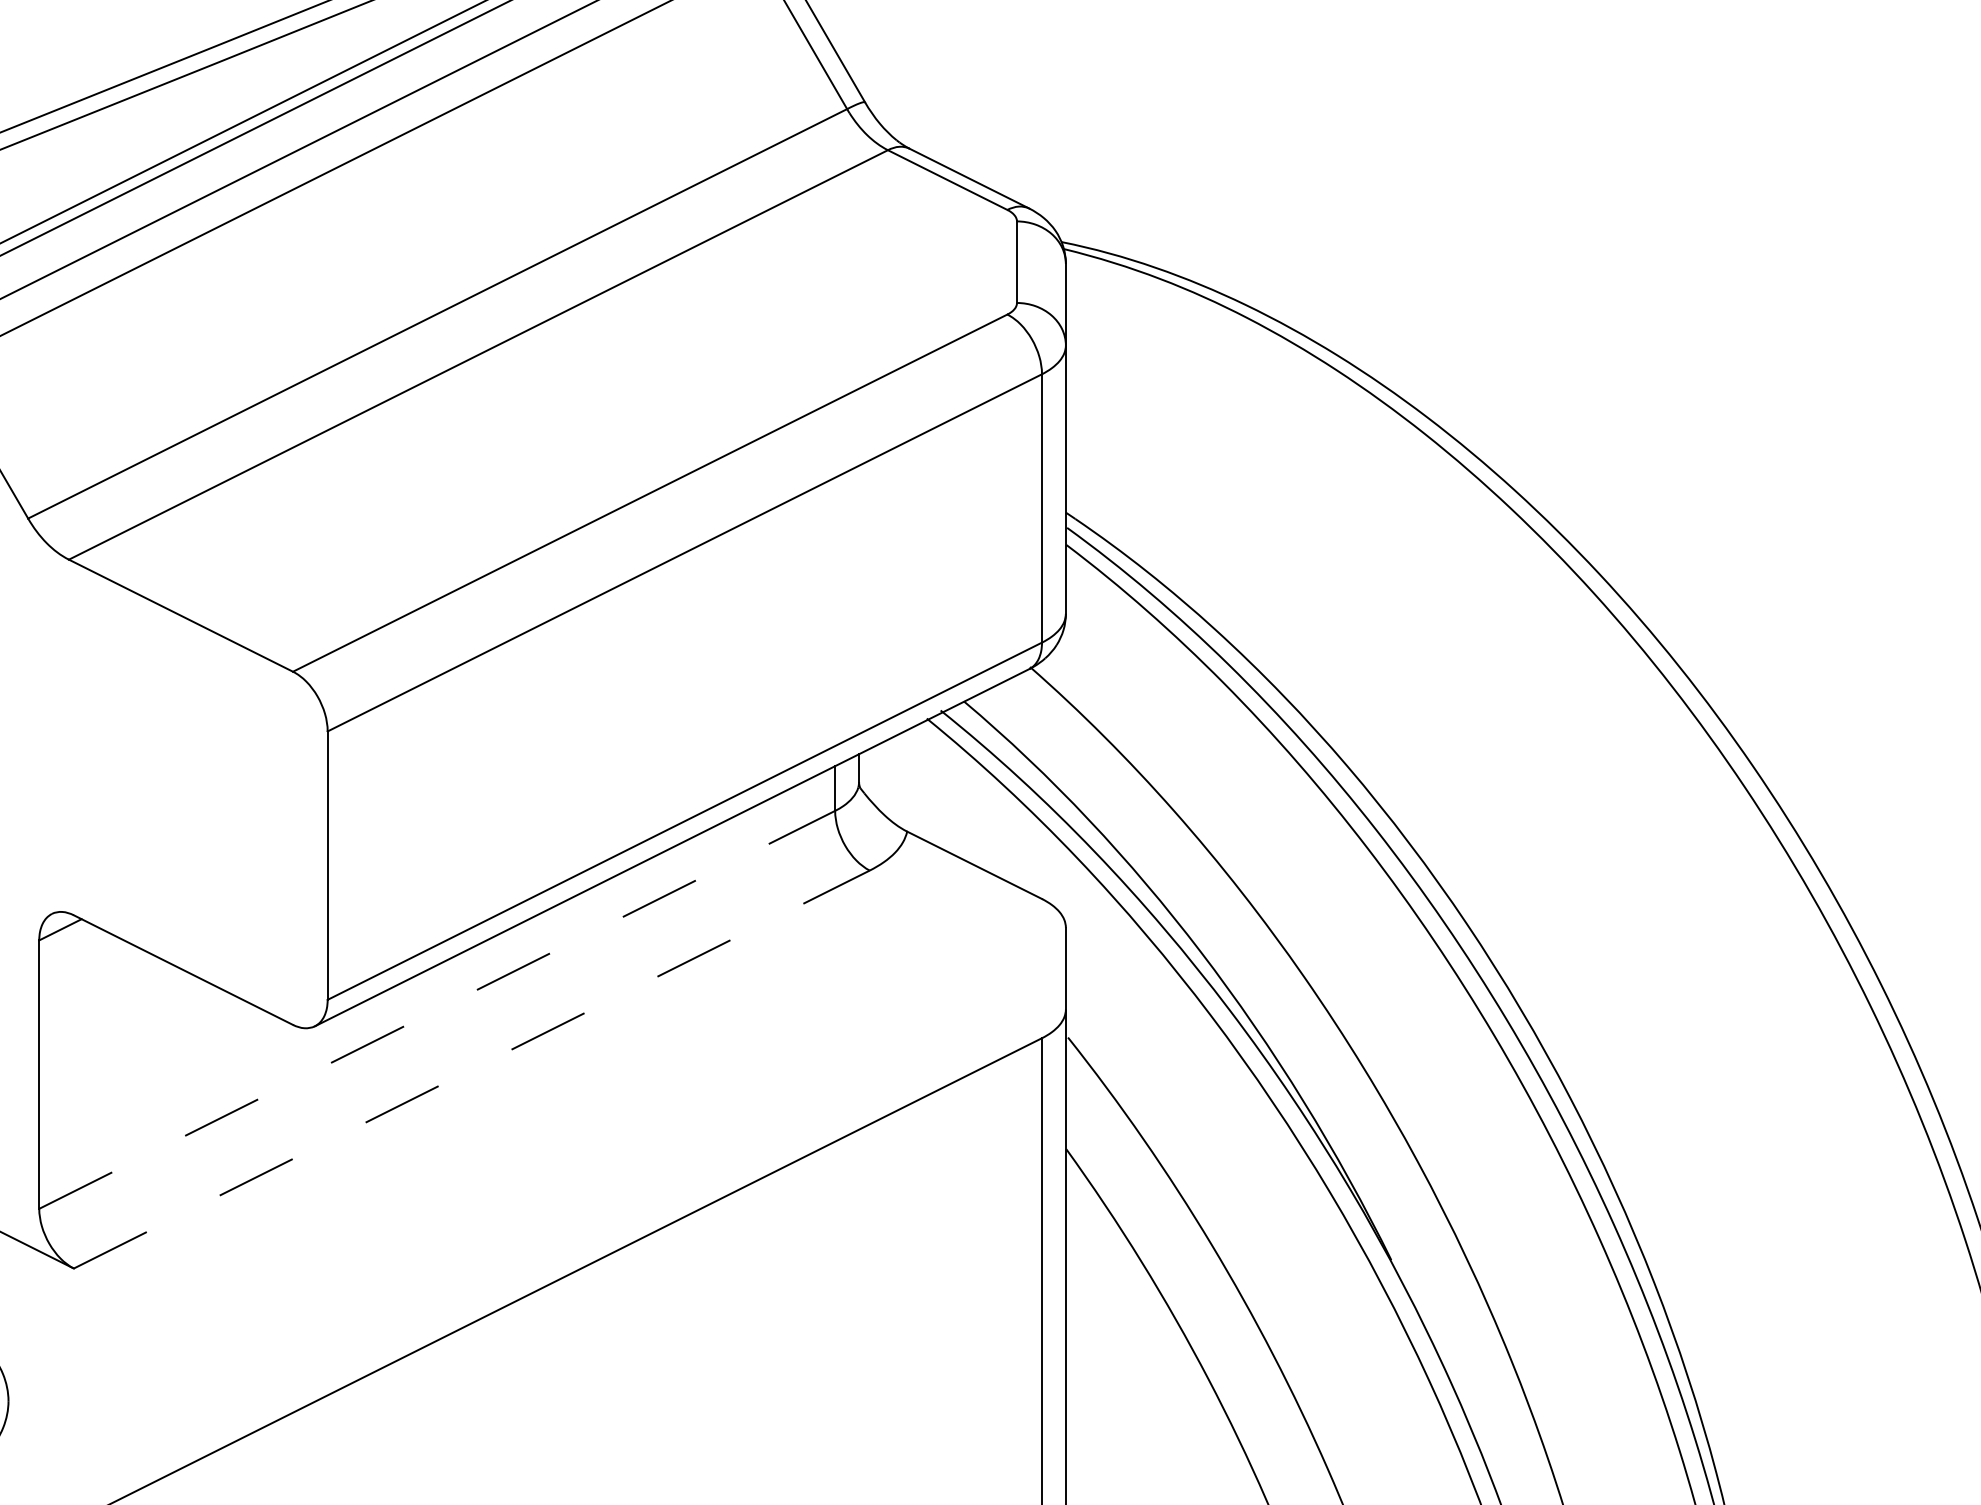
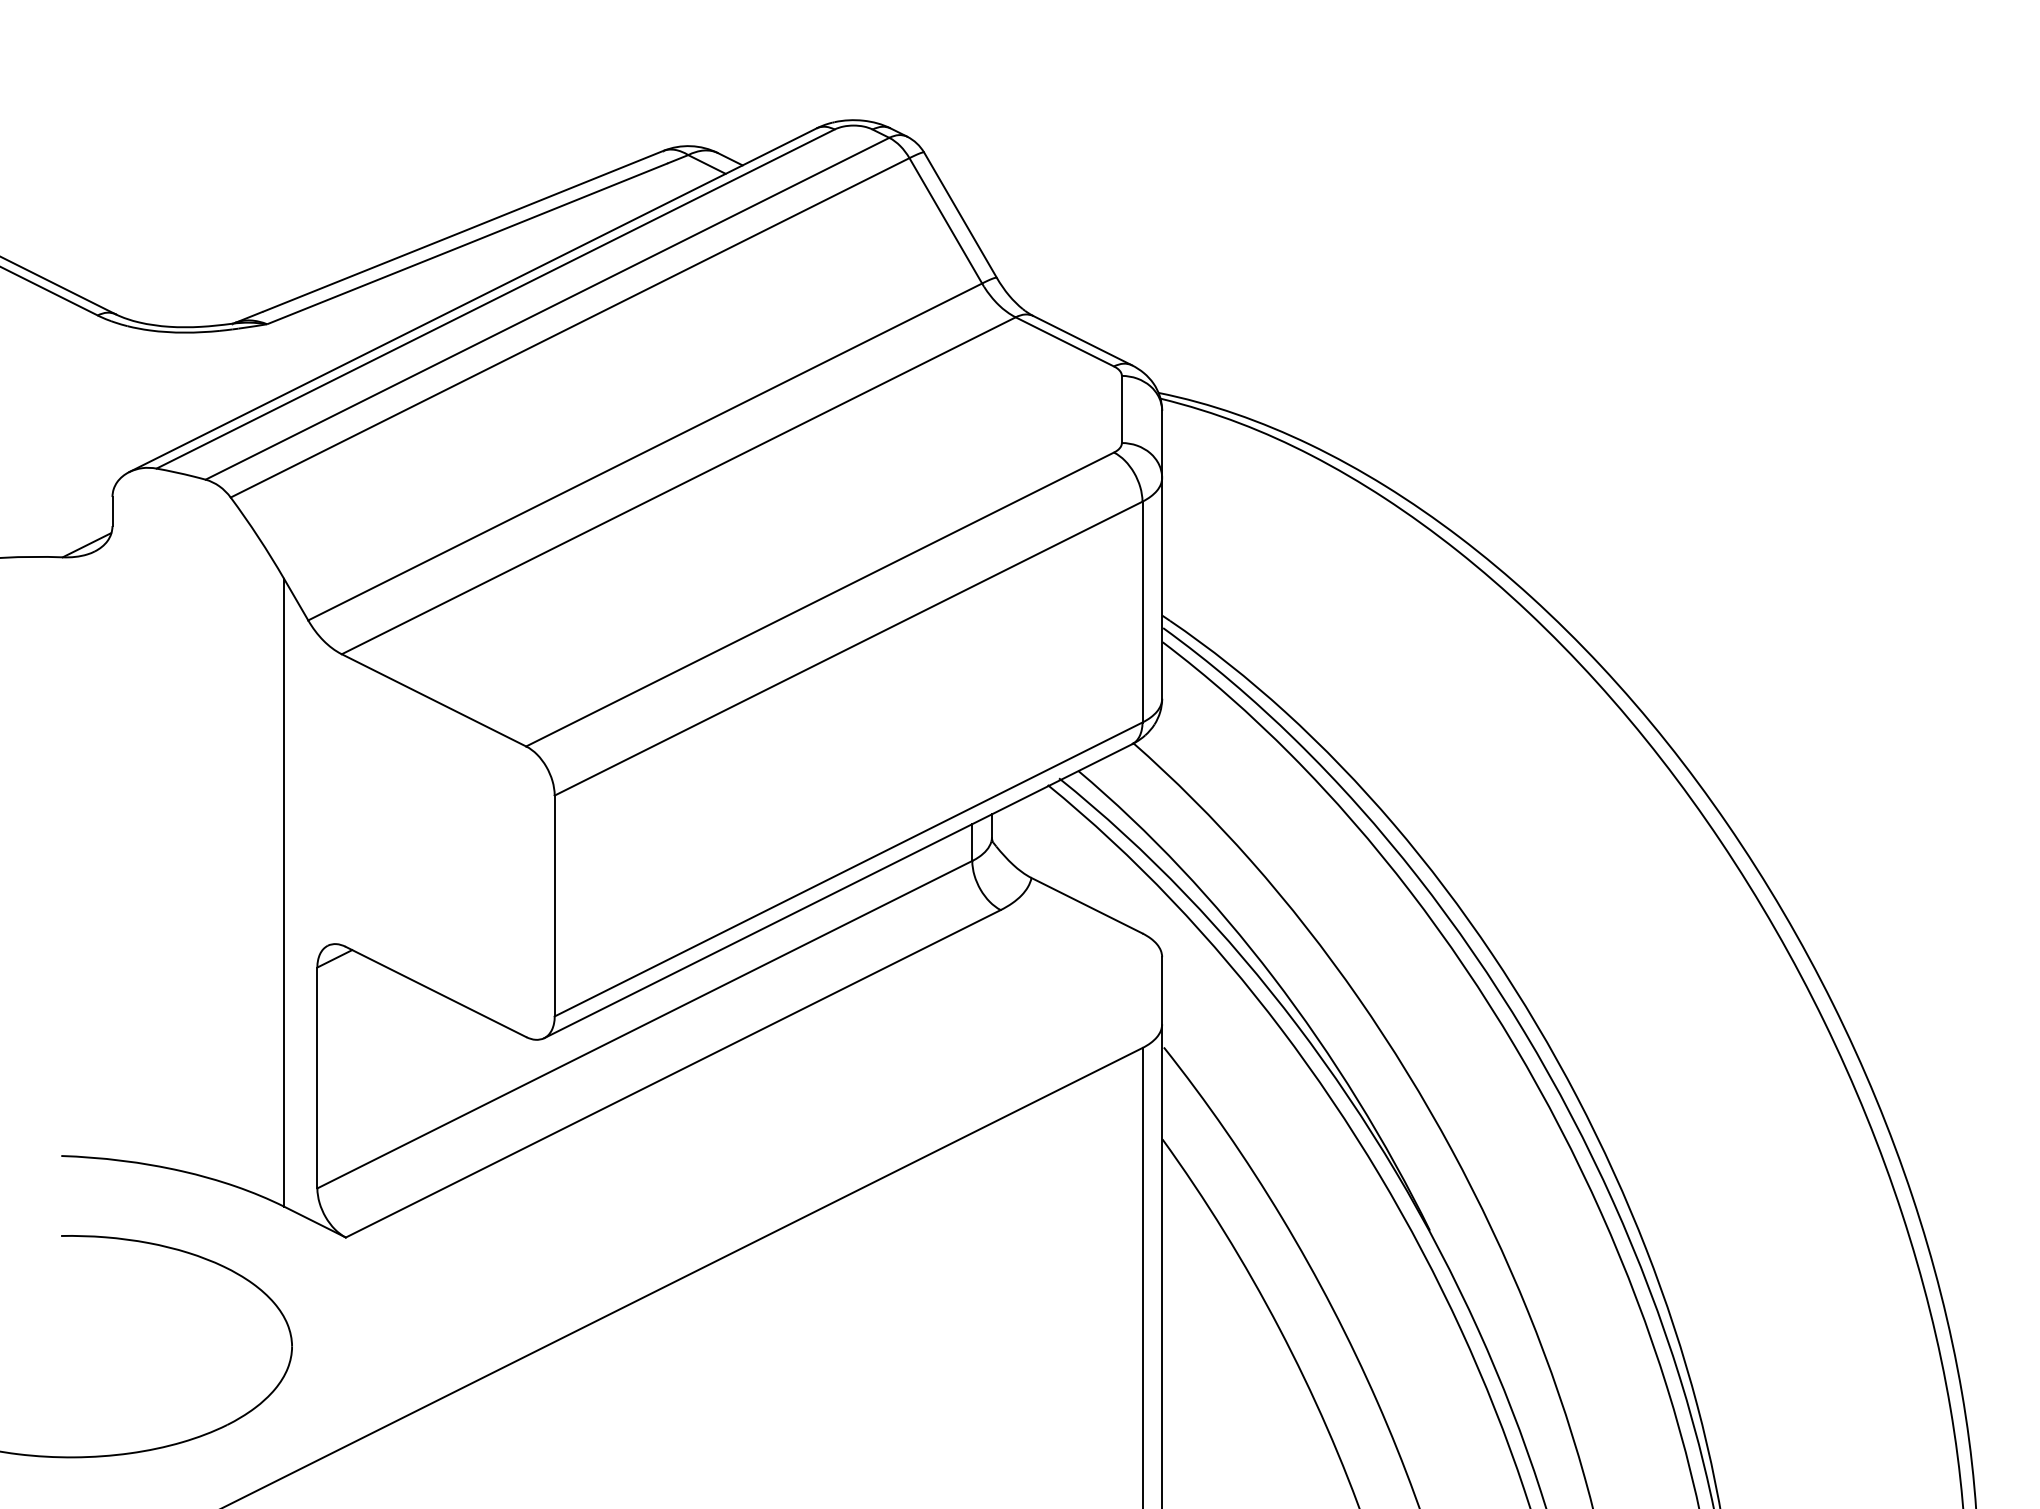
line: (438, 1009) -> (645, 1024), dashed -> solid
line: (472, 1069) -> (673, 1073), dashed -> solid

